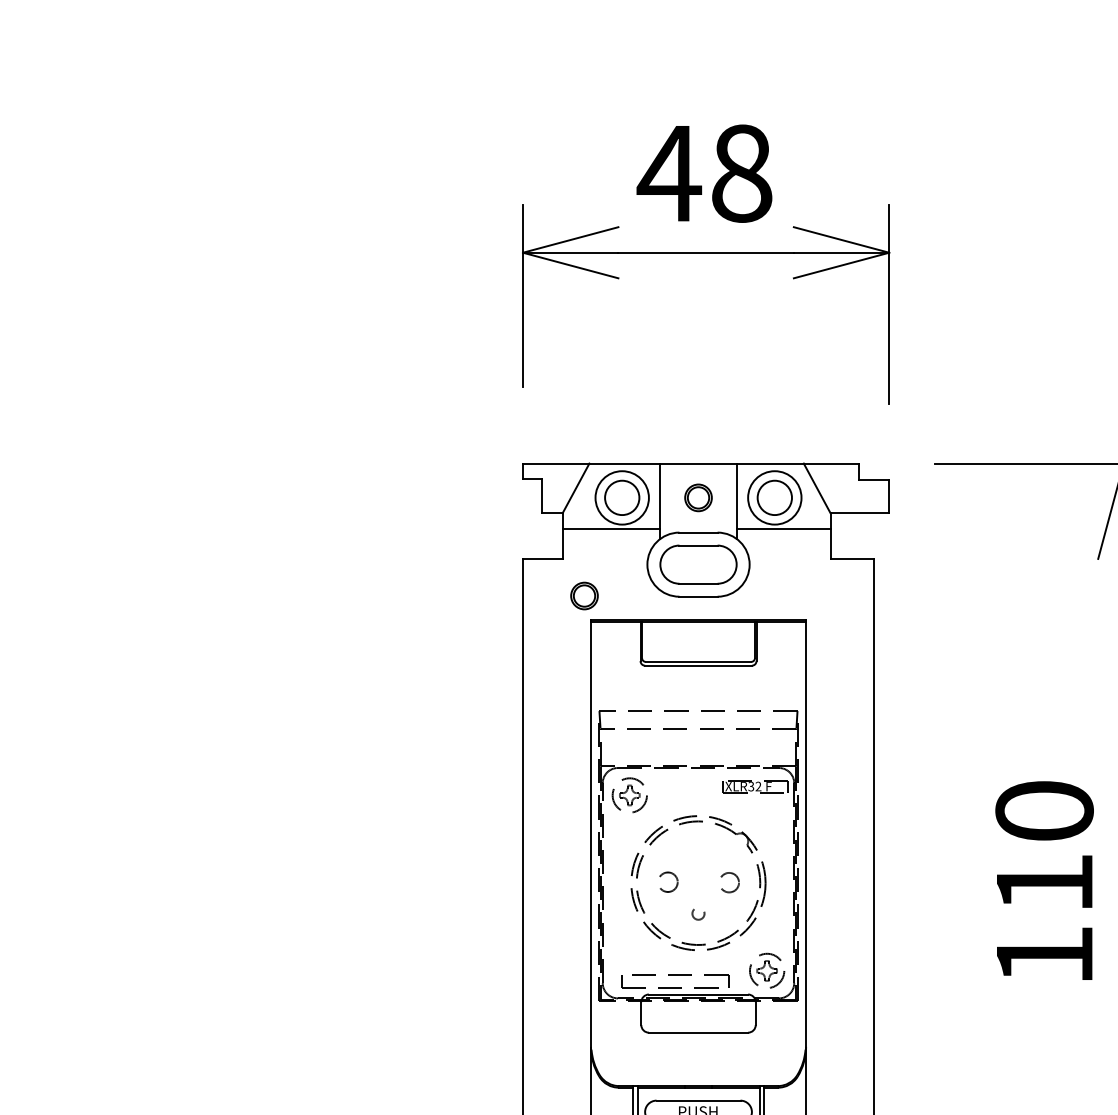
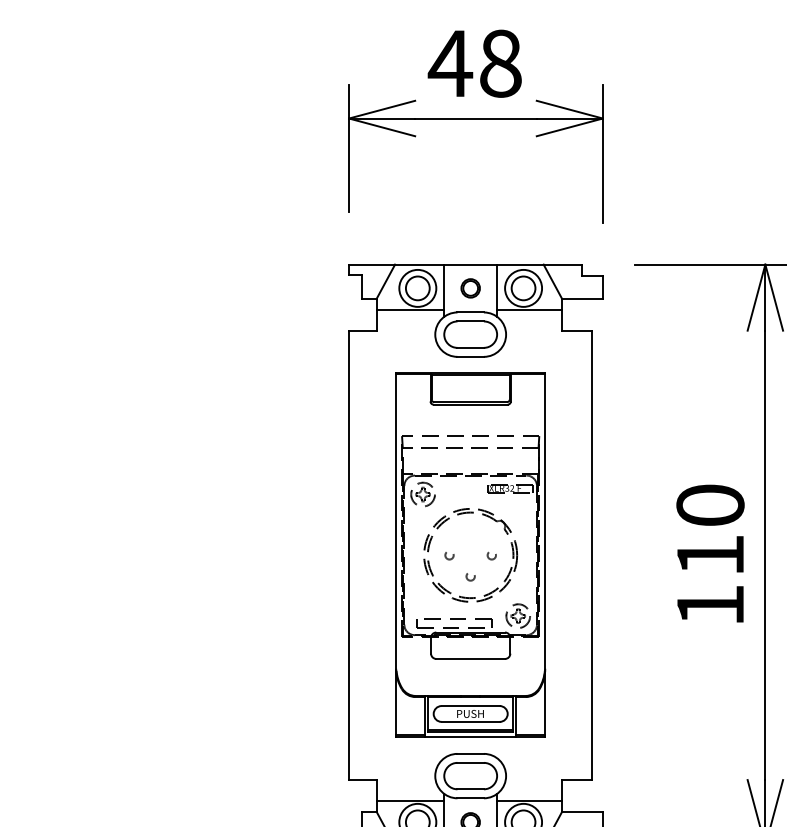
part: (584, 596) -> (391, 356), removed
circle: (728, 883) -> (491, 555), size x0.62
circle: (667, 884) -> (449, 556), size x0.62

